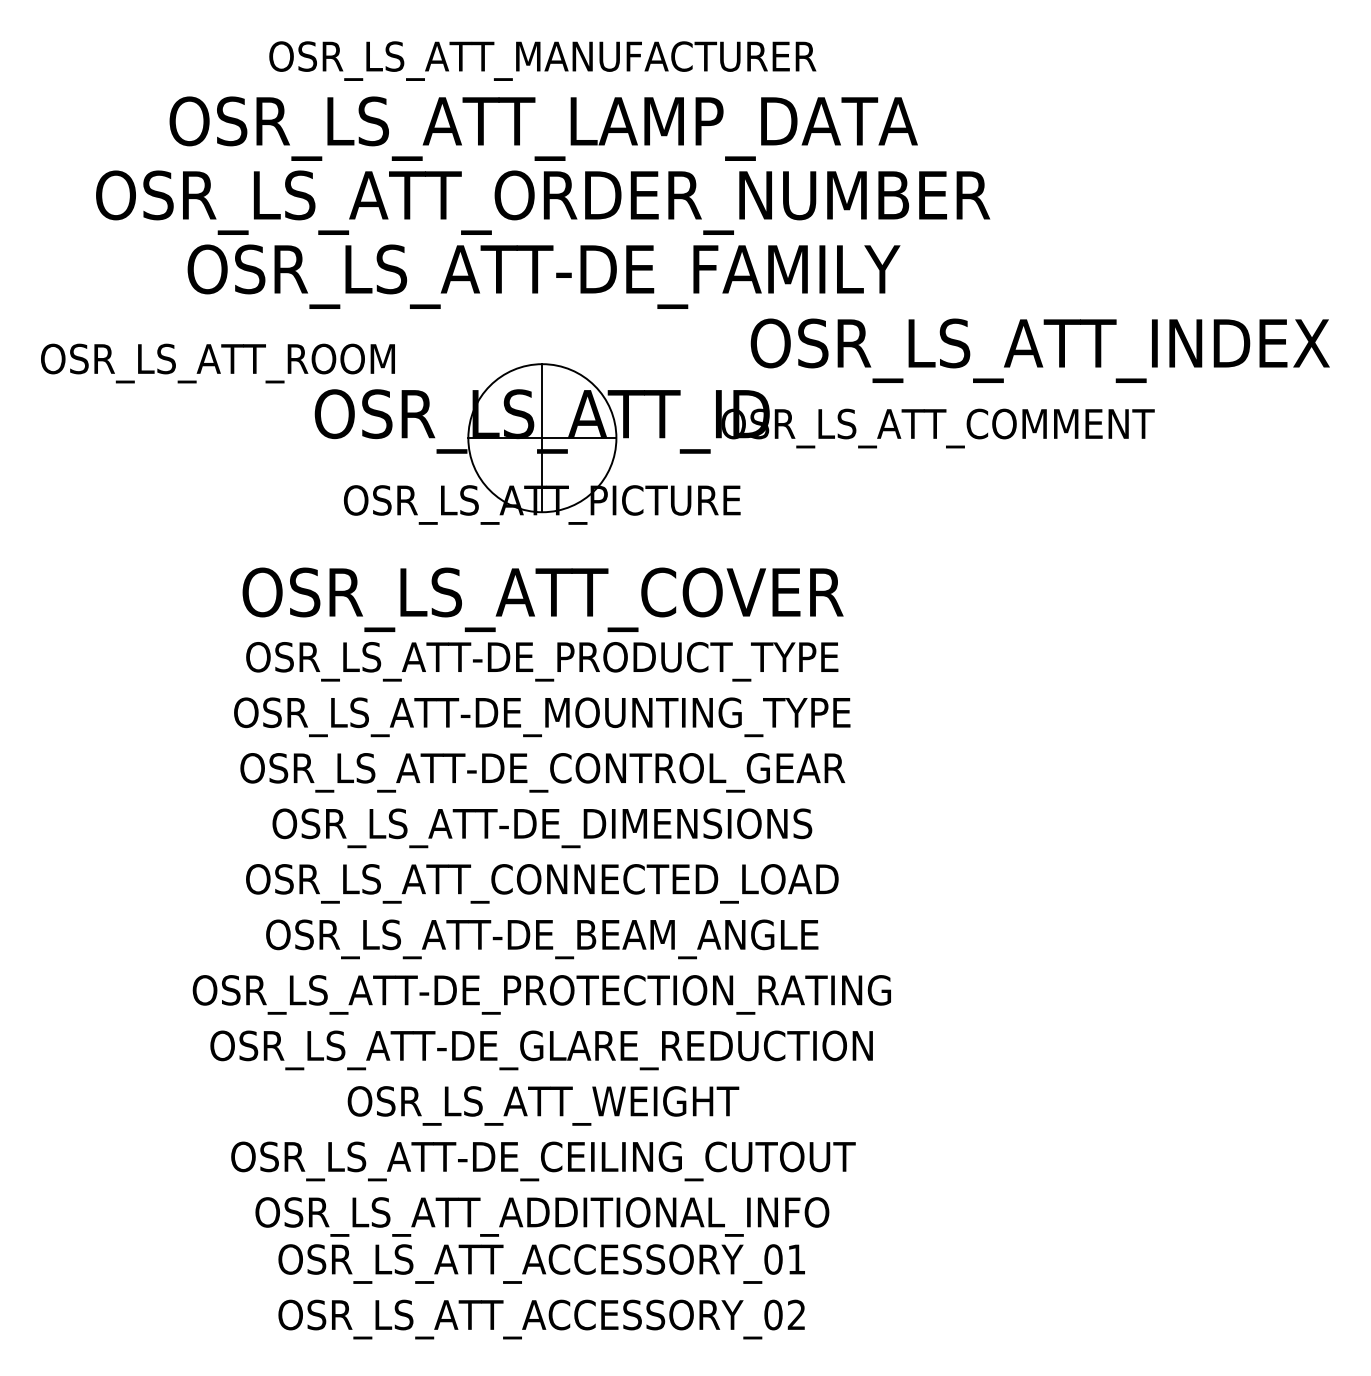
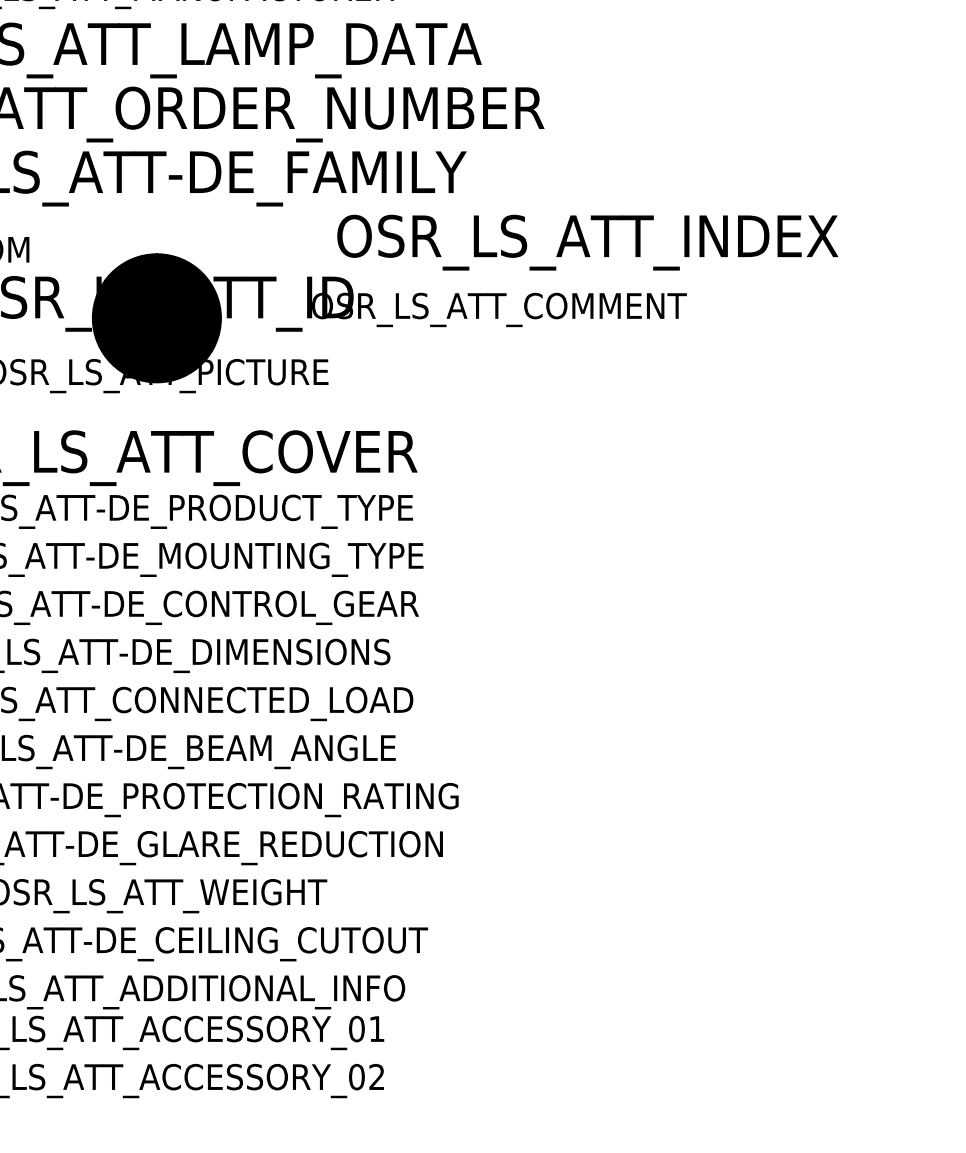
fill: (542, 438) -> (157, 318), added

